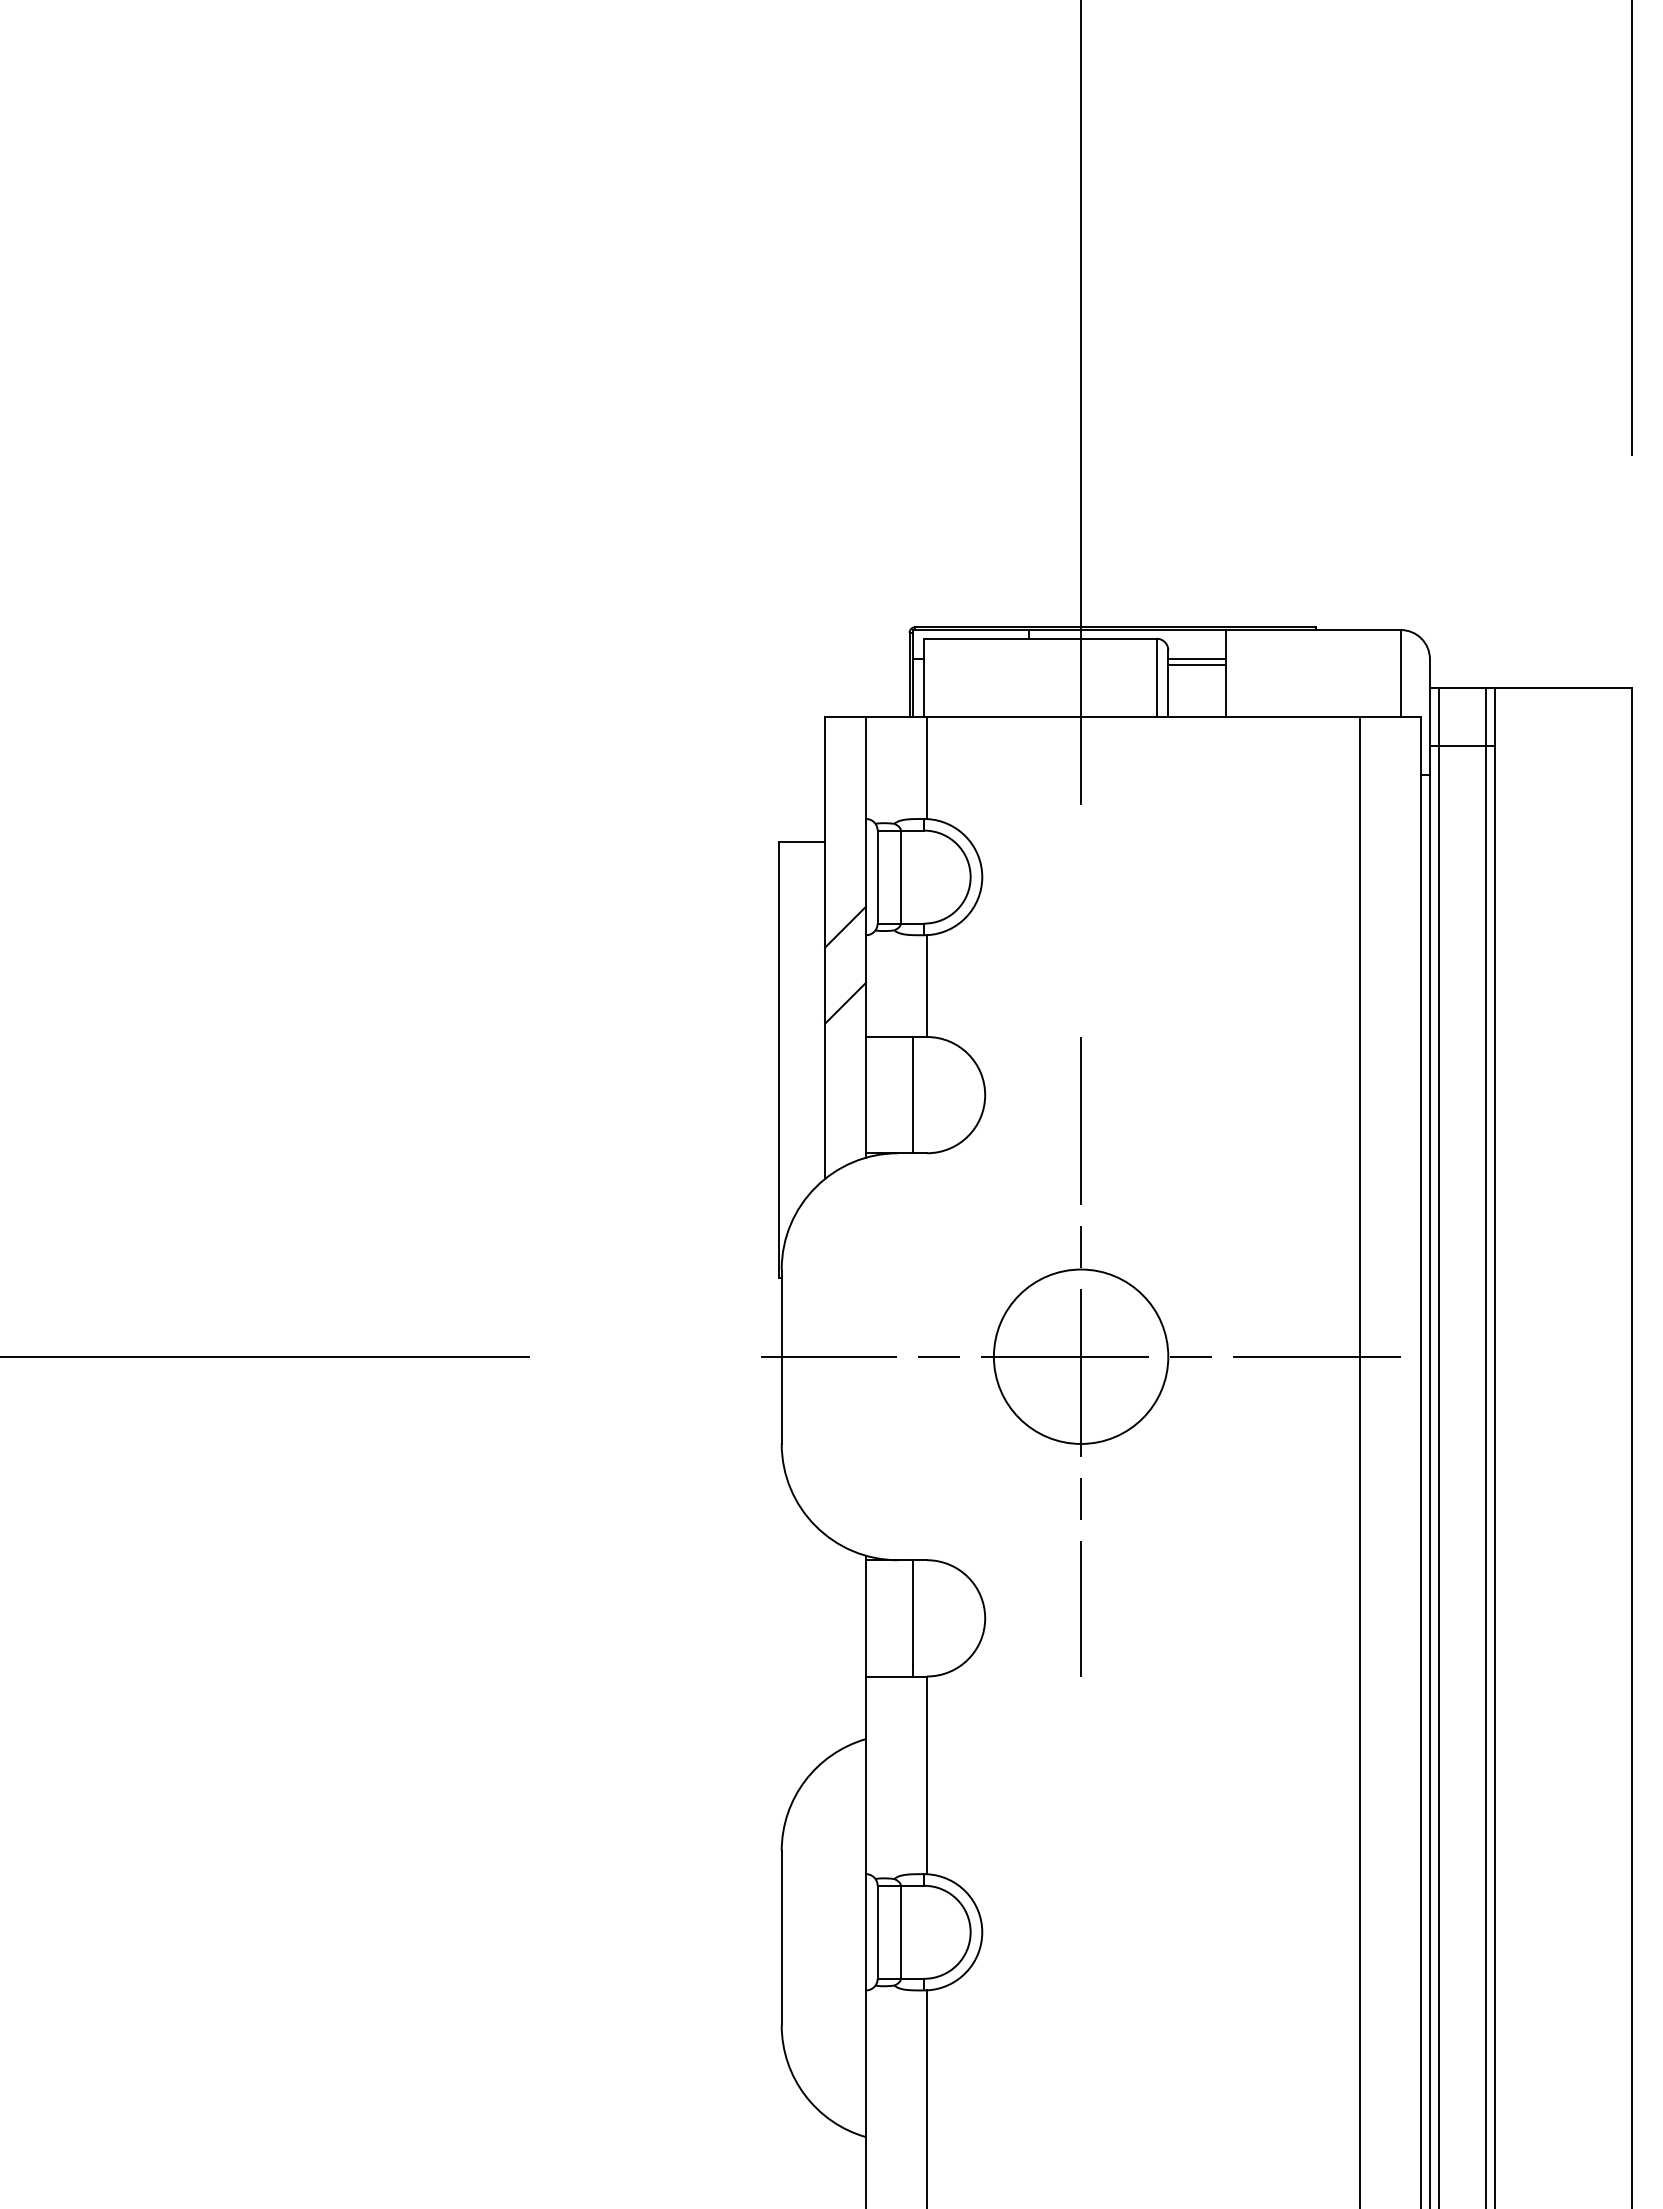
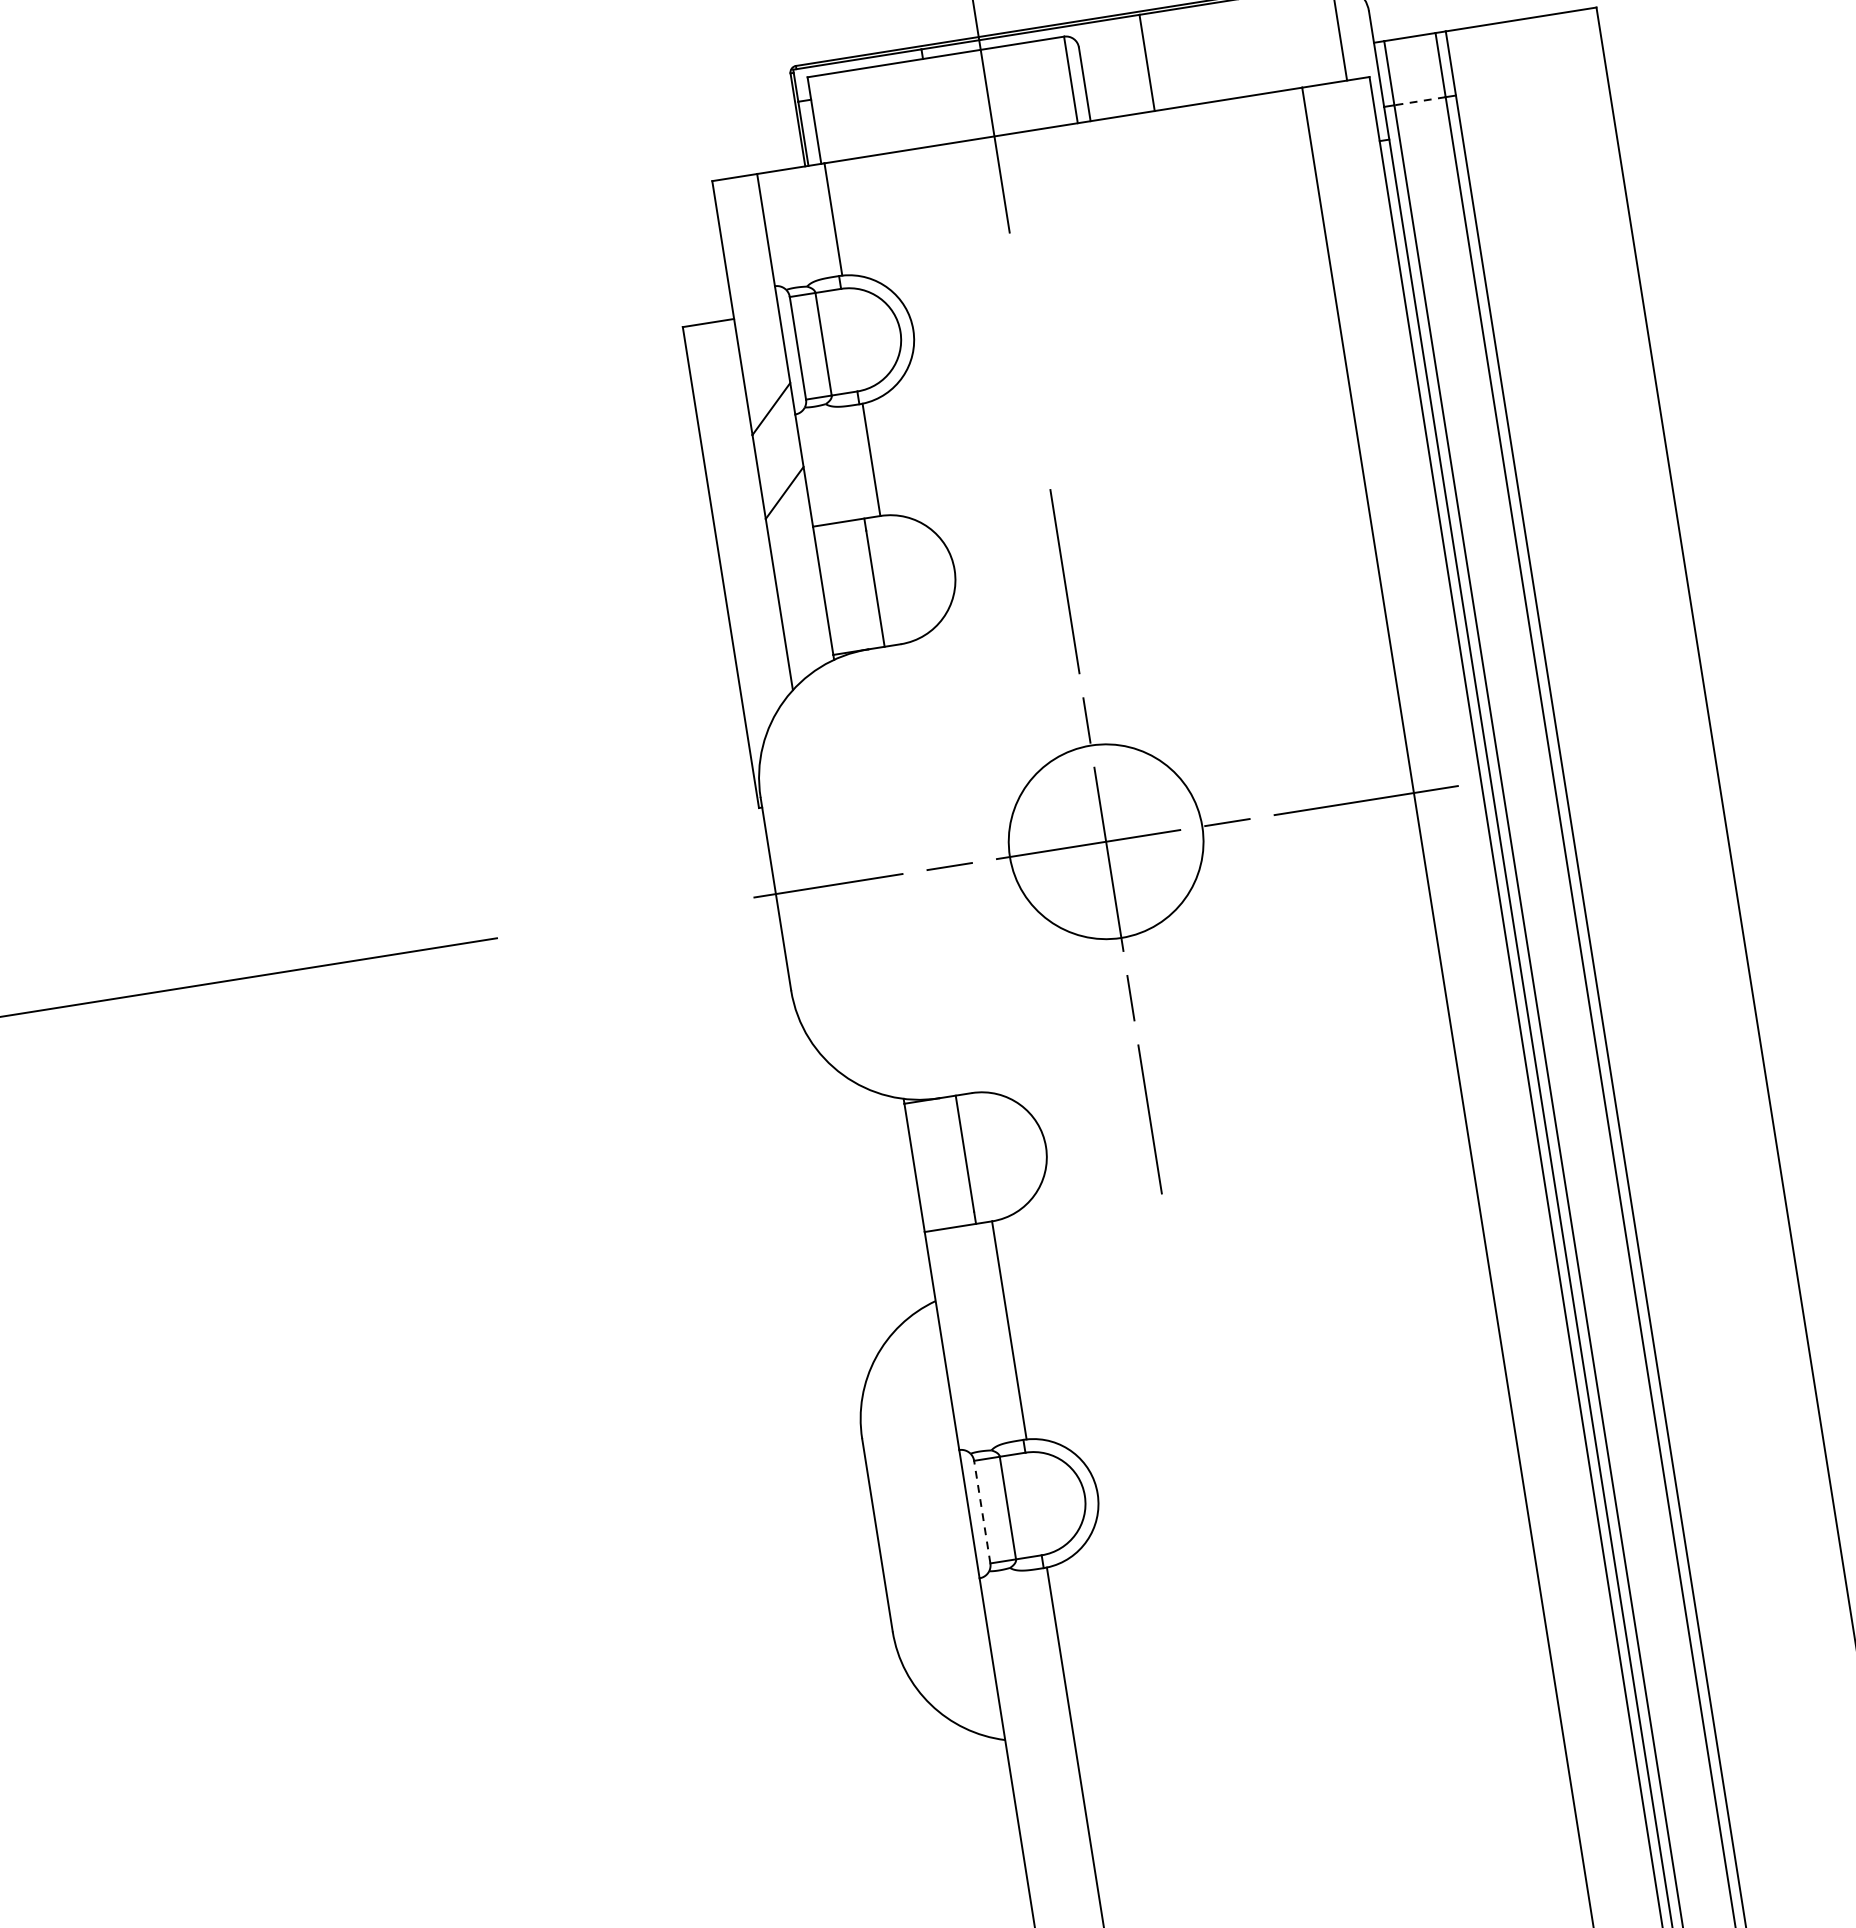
line: (1197, 659) -> (1112, 52), removed
line: (1197, 664) -> (1113, 57), removed
line: (1461, 745) -> (1418, 101), solid -> dashed
line: (877, 1932) -> (982, 1512), solid -> dashed

